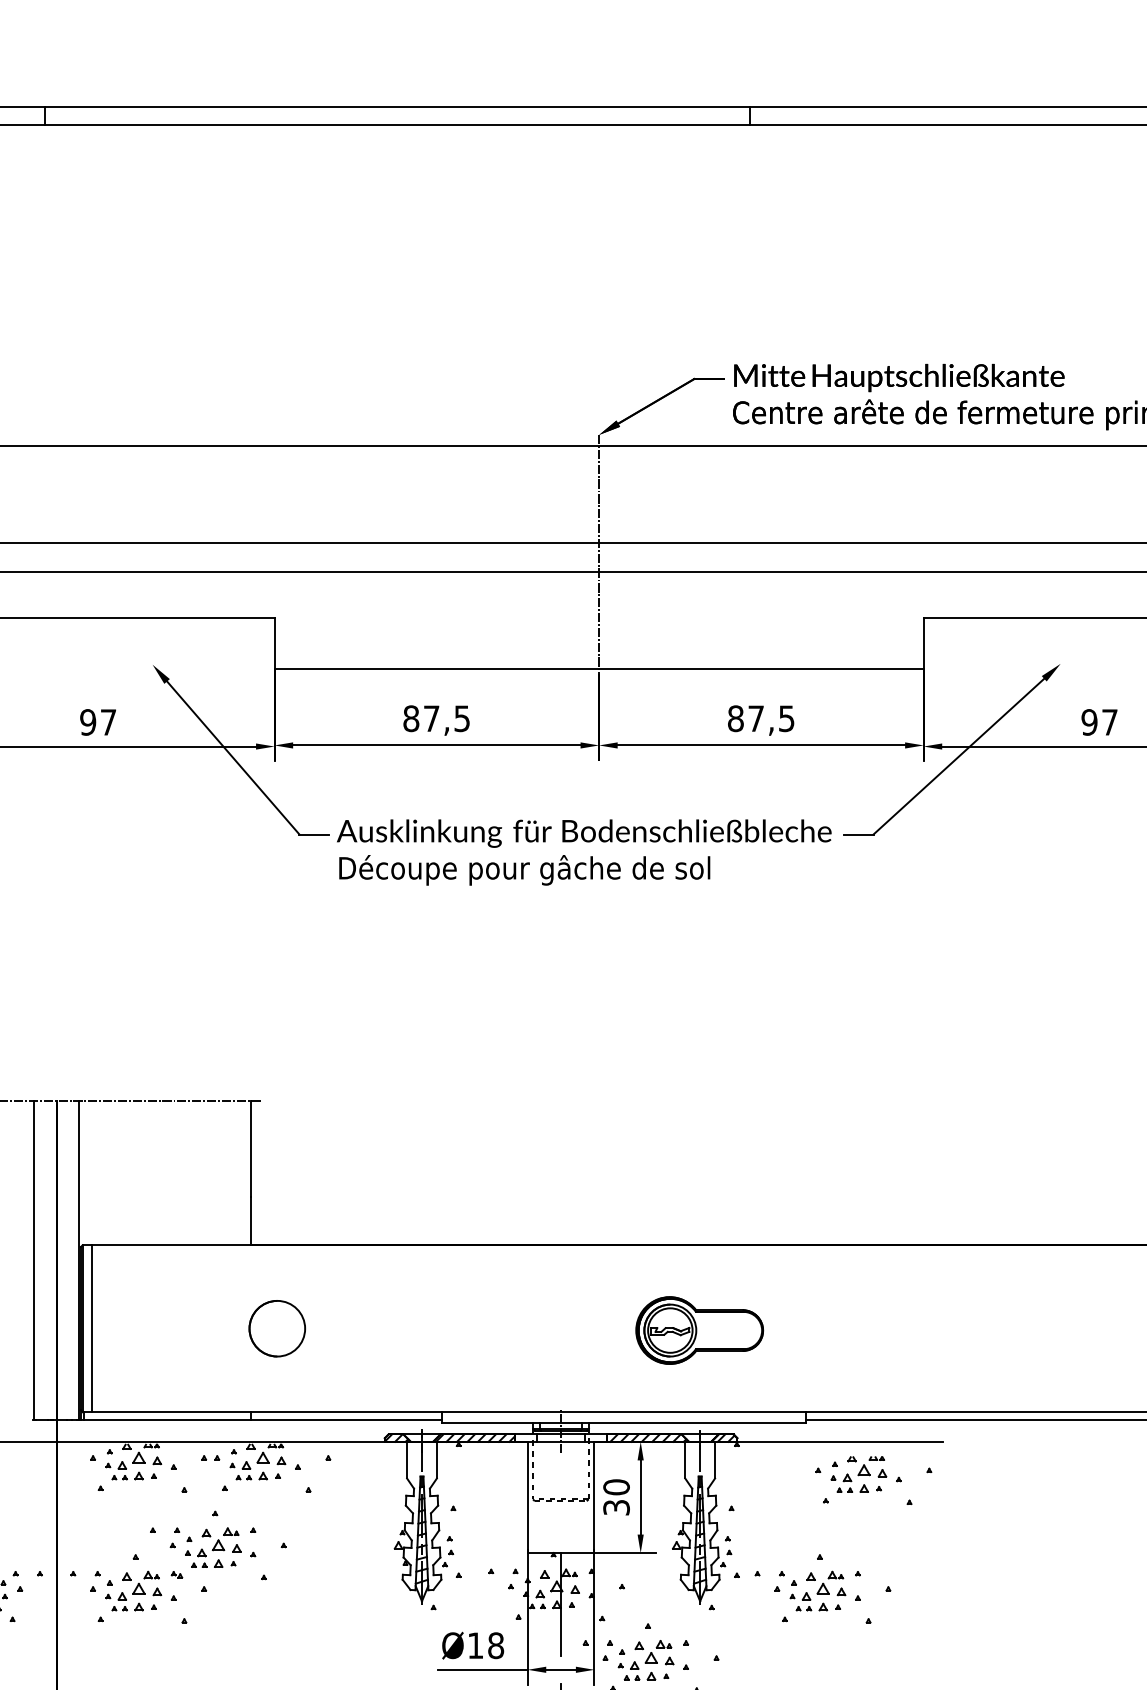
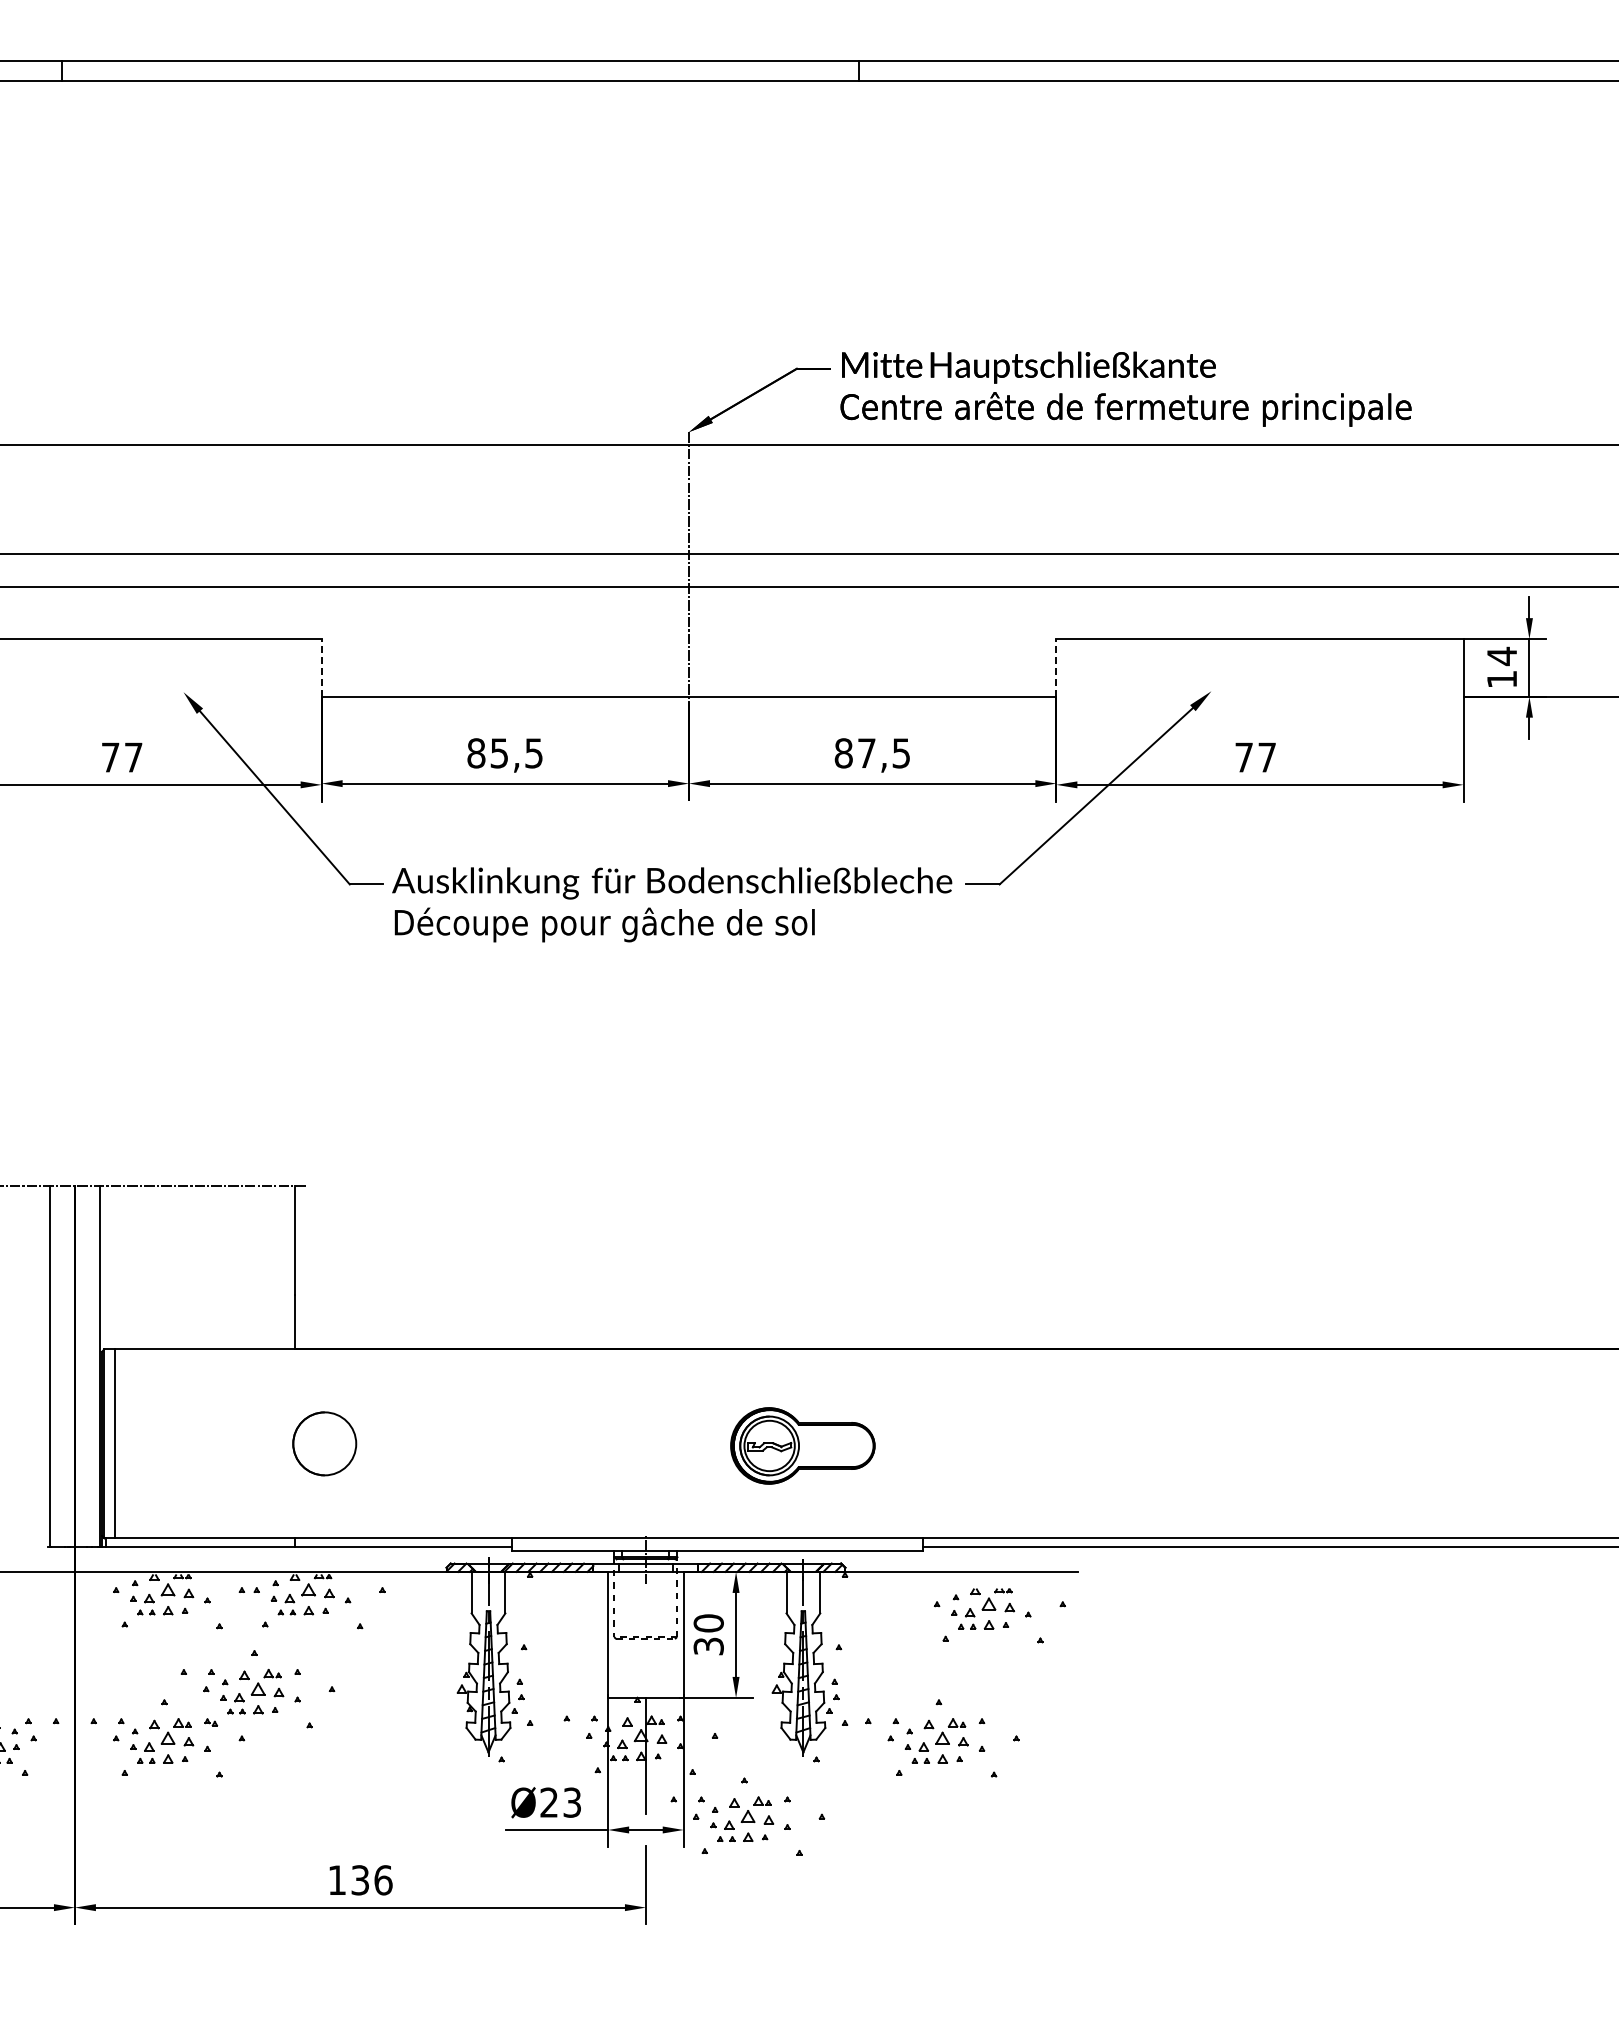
line: (274, 642) -> (321, 667), solid -> dashed
line: (923, 642) -> (1056, 667), solid -> dashed
text: (430, 718) -> (498, 753), 87,5 -> 85,5
text: (88, 722) -> (110, 757), 97 -> 77
text: (1089, 722) -> (1244, 757), 97 -> 77
text: (485, 1645) -> (560, 1802), Ø18 -> Ø23

